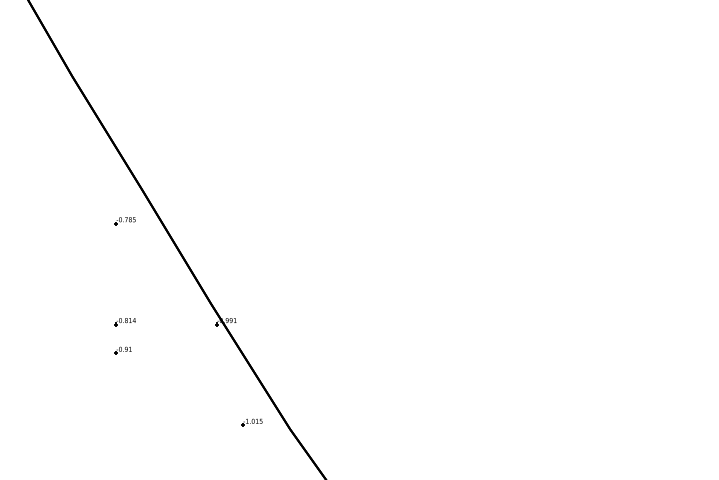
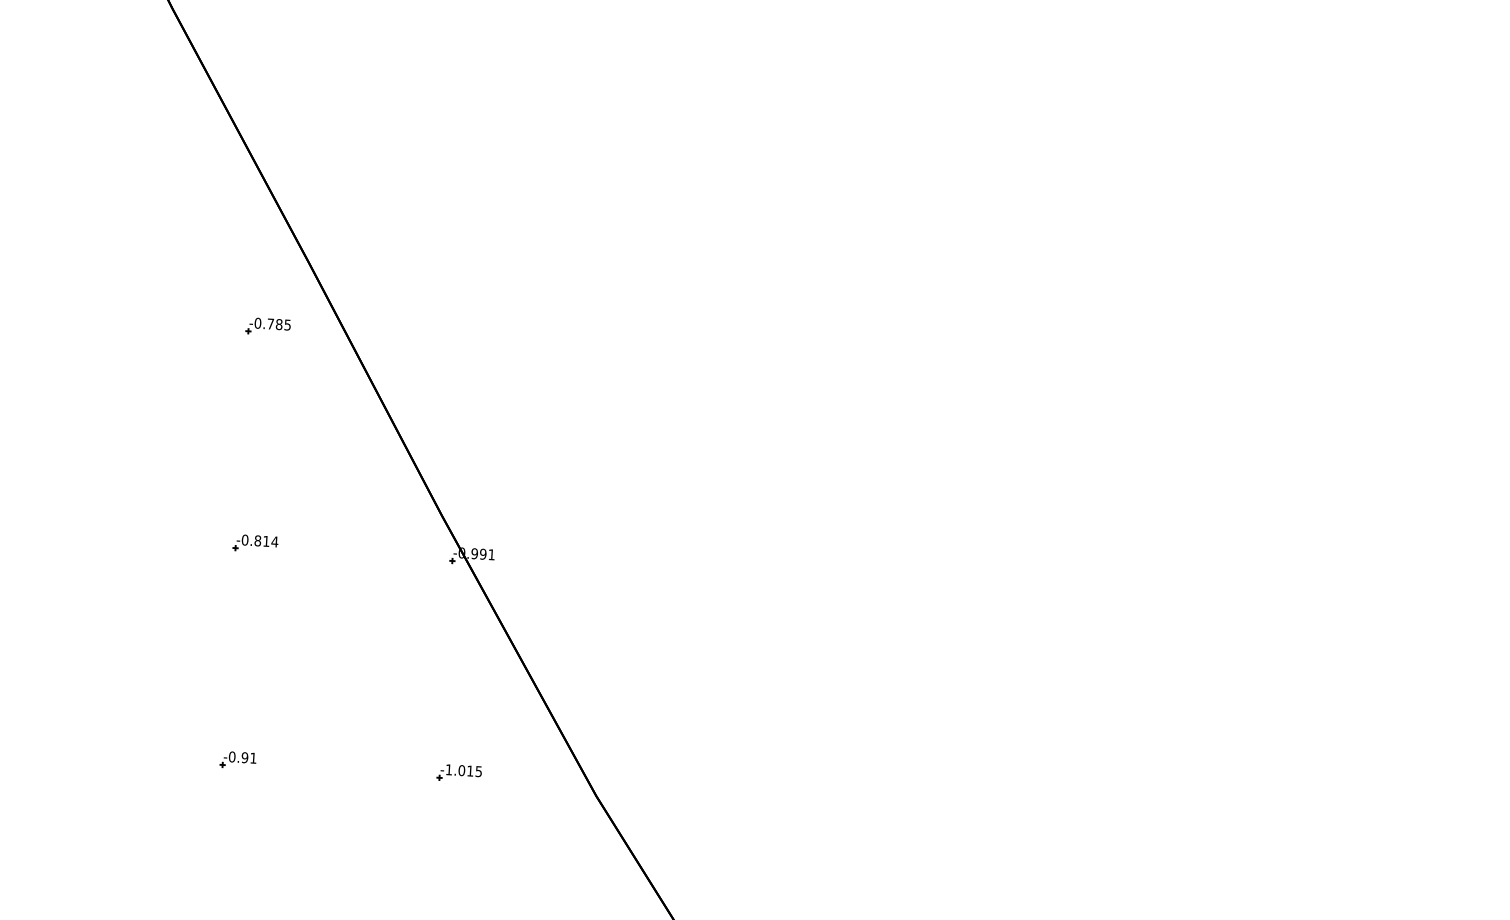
part: (122, 350) -> (236, 759), moved
part: (251, 422) -> (457, 772), moved

